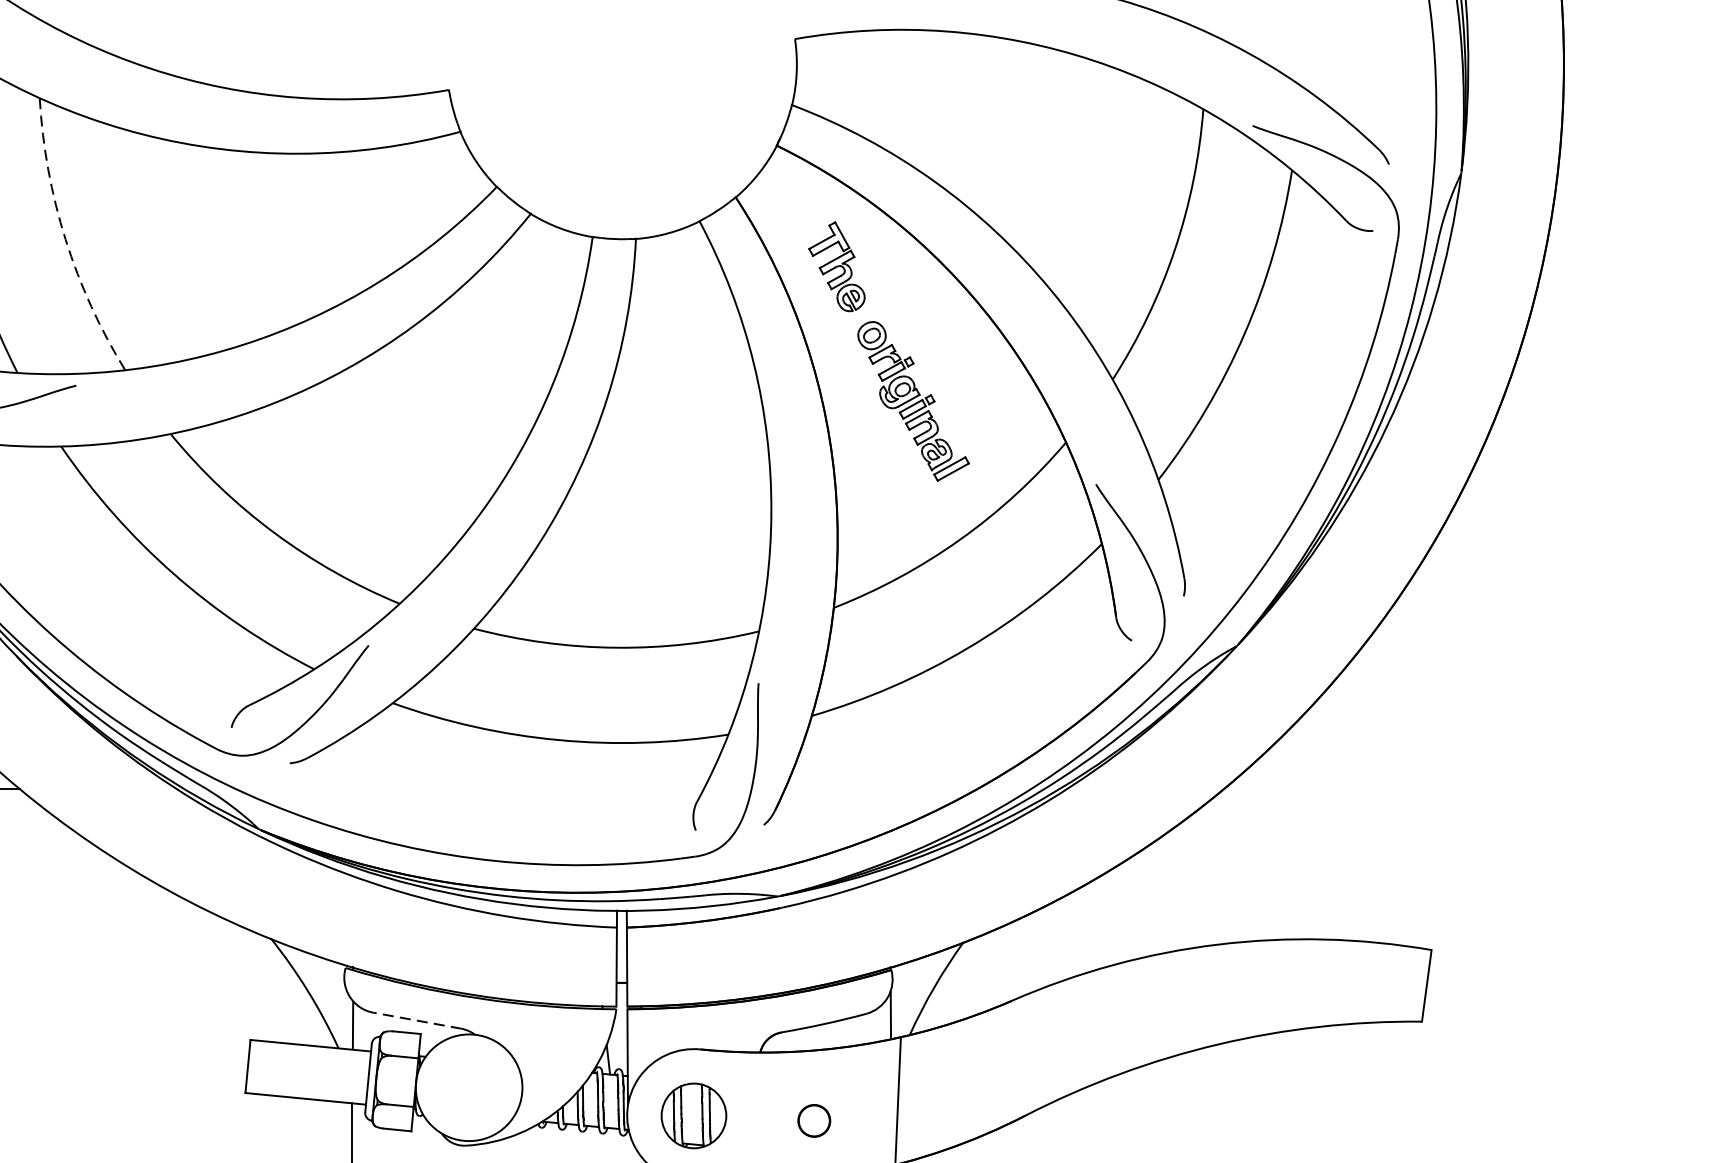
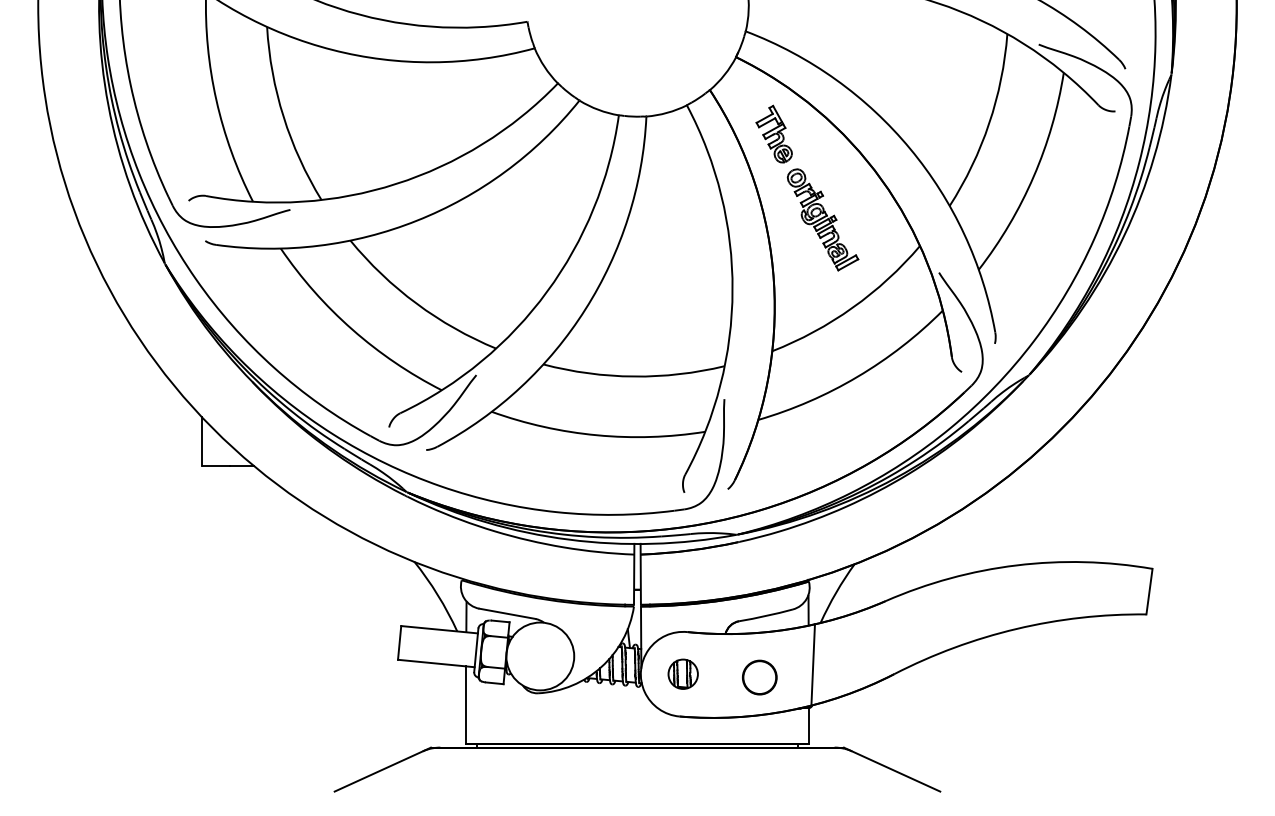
arc: (65, 238) -> (283, 116), dashed -> solid
line: (417, 1020) -> (507, 613), dashed -> solid
part: (692, 1114) -> (682, 673), size x0.71
part: (813, 1120) -> (759, 677), size x1.67

